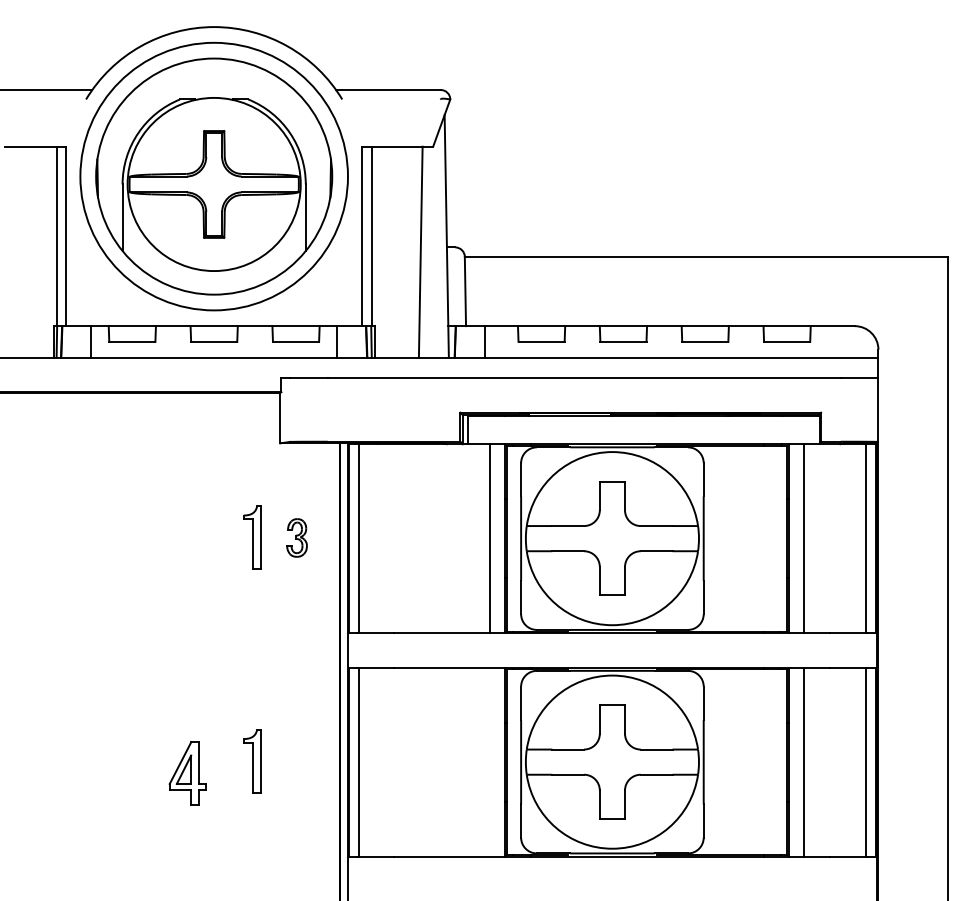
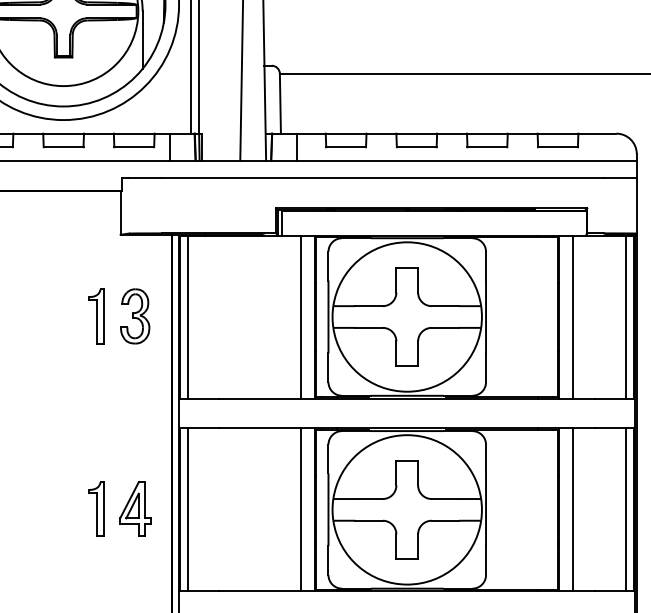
part: (296, 537) -> (134, 316), size x1.67
line: (489, 761) -> (301, 509), added
part: (187, 773) -> (135, 509), moved

